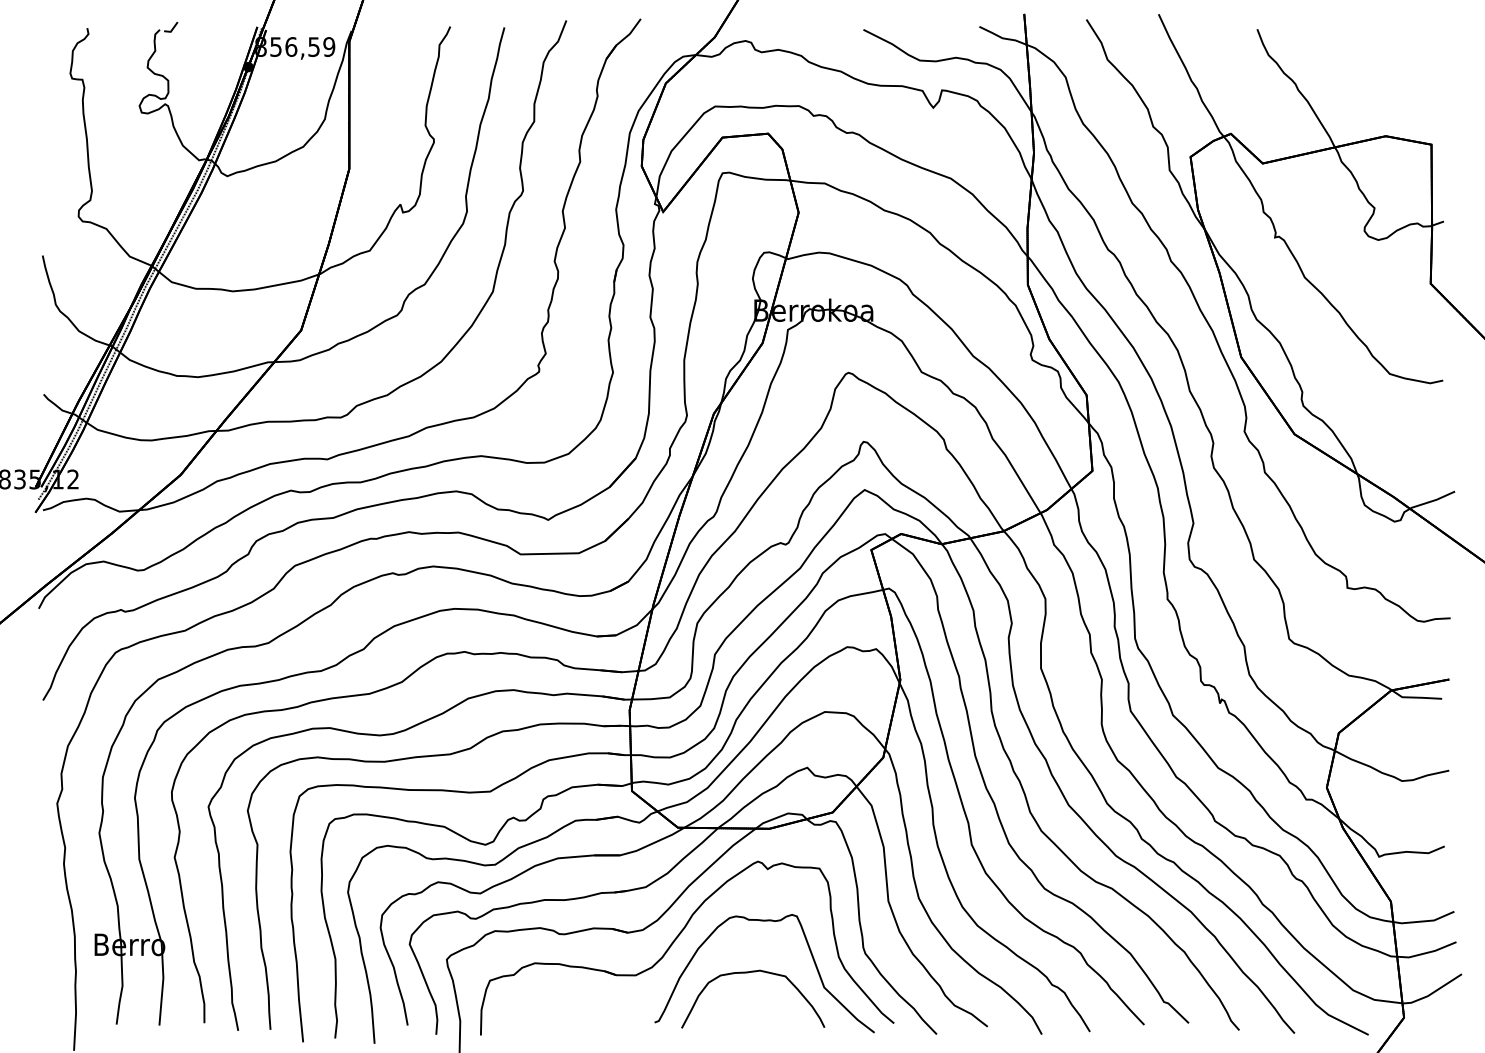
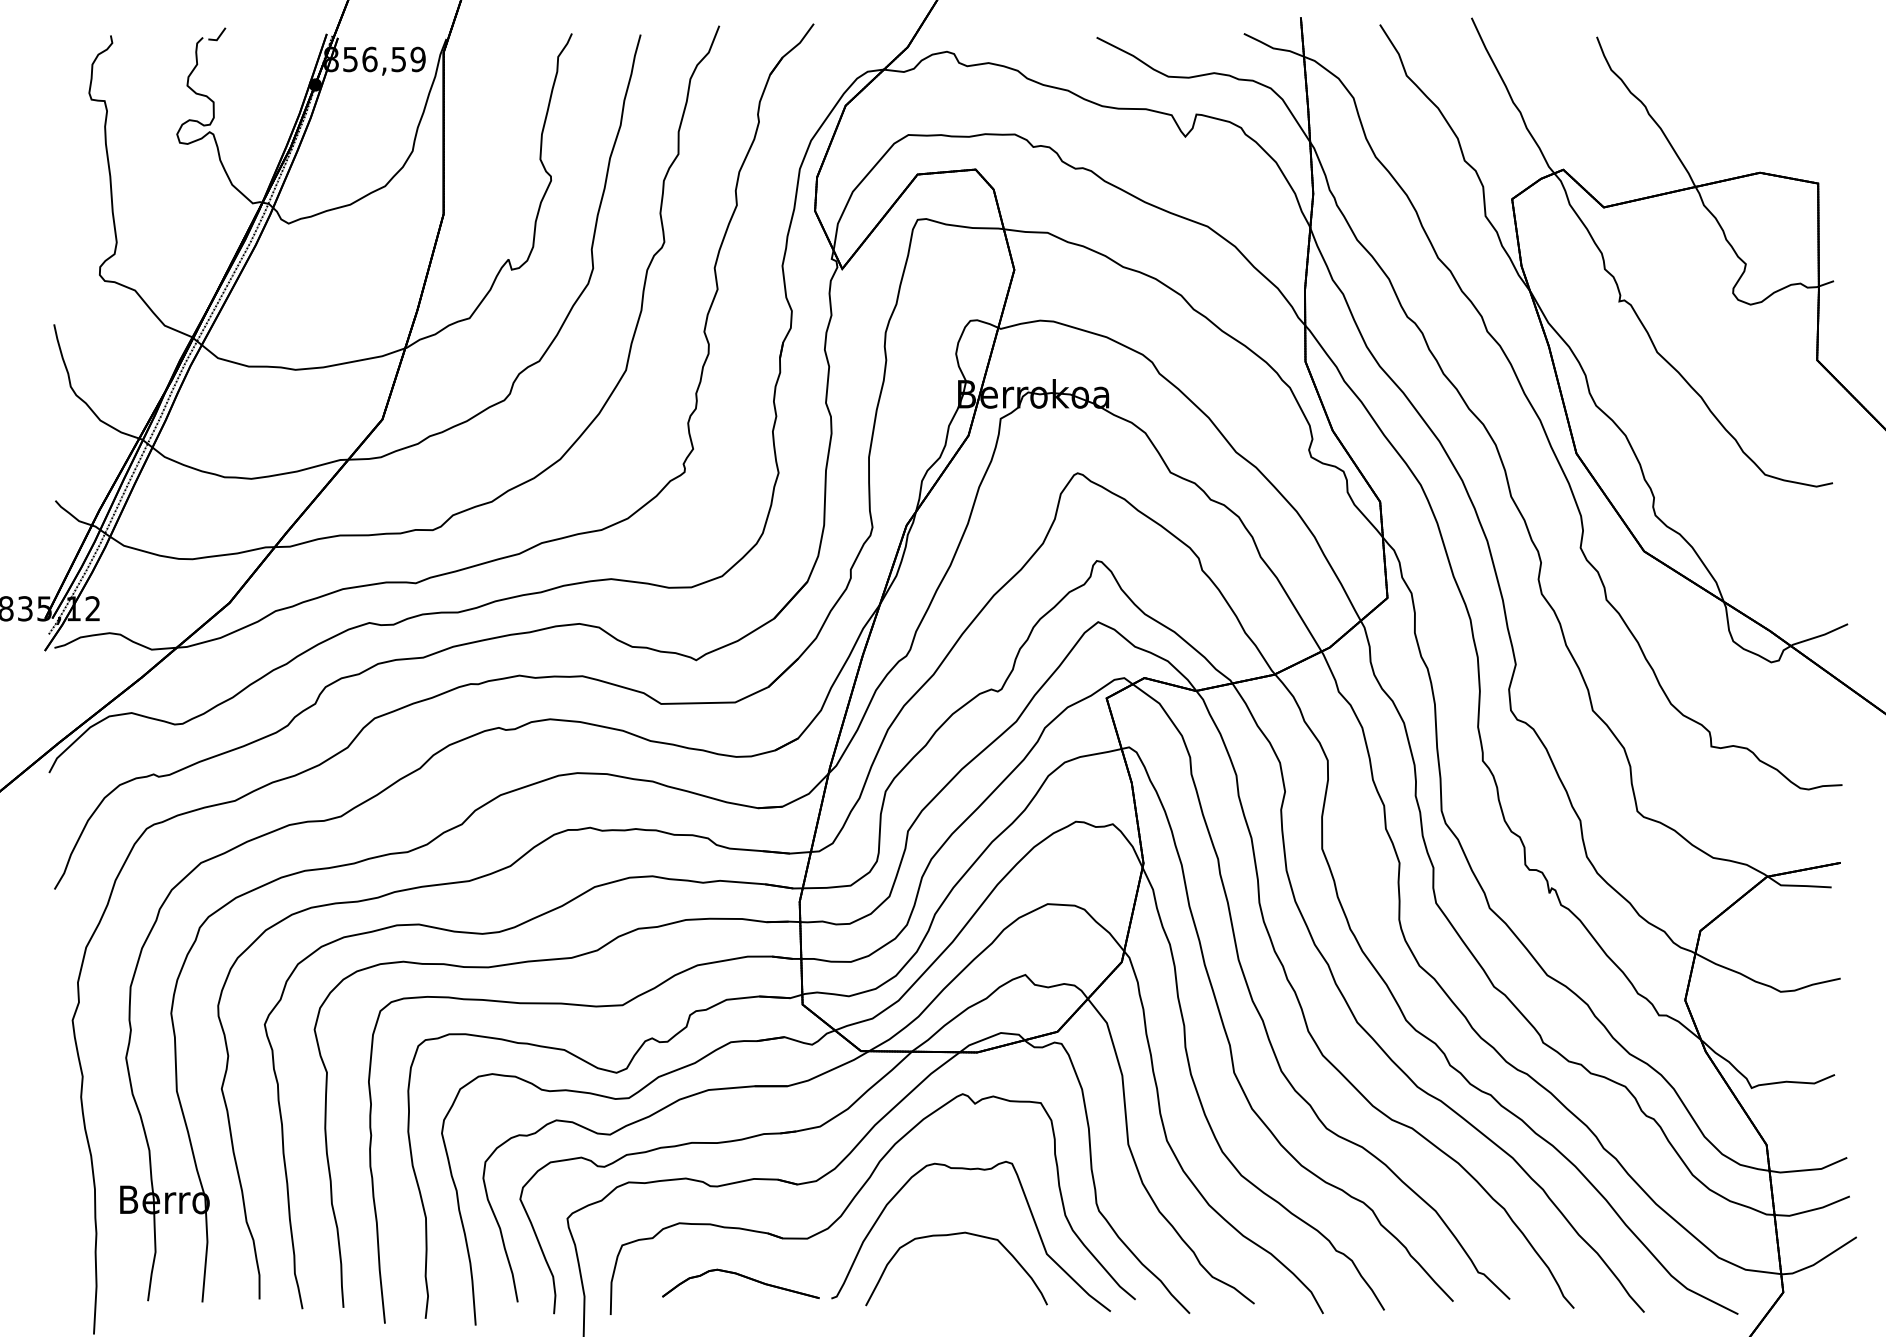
part: (585, 1005) -> (743, 1277), added

